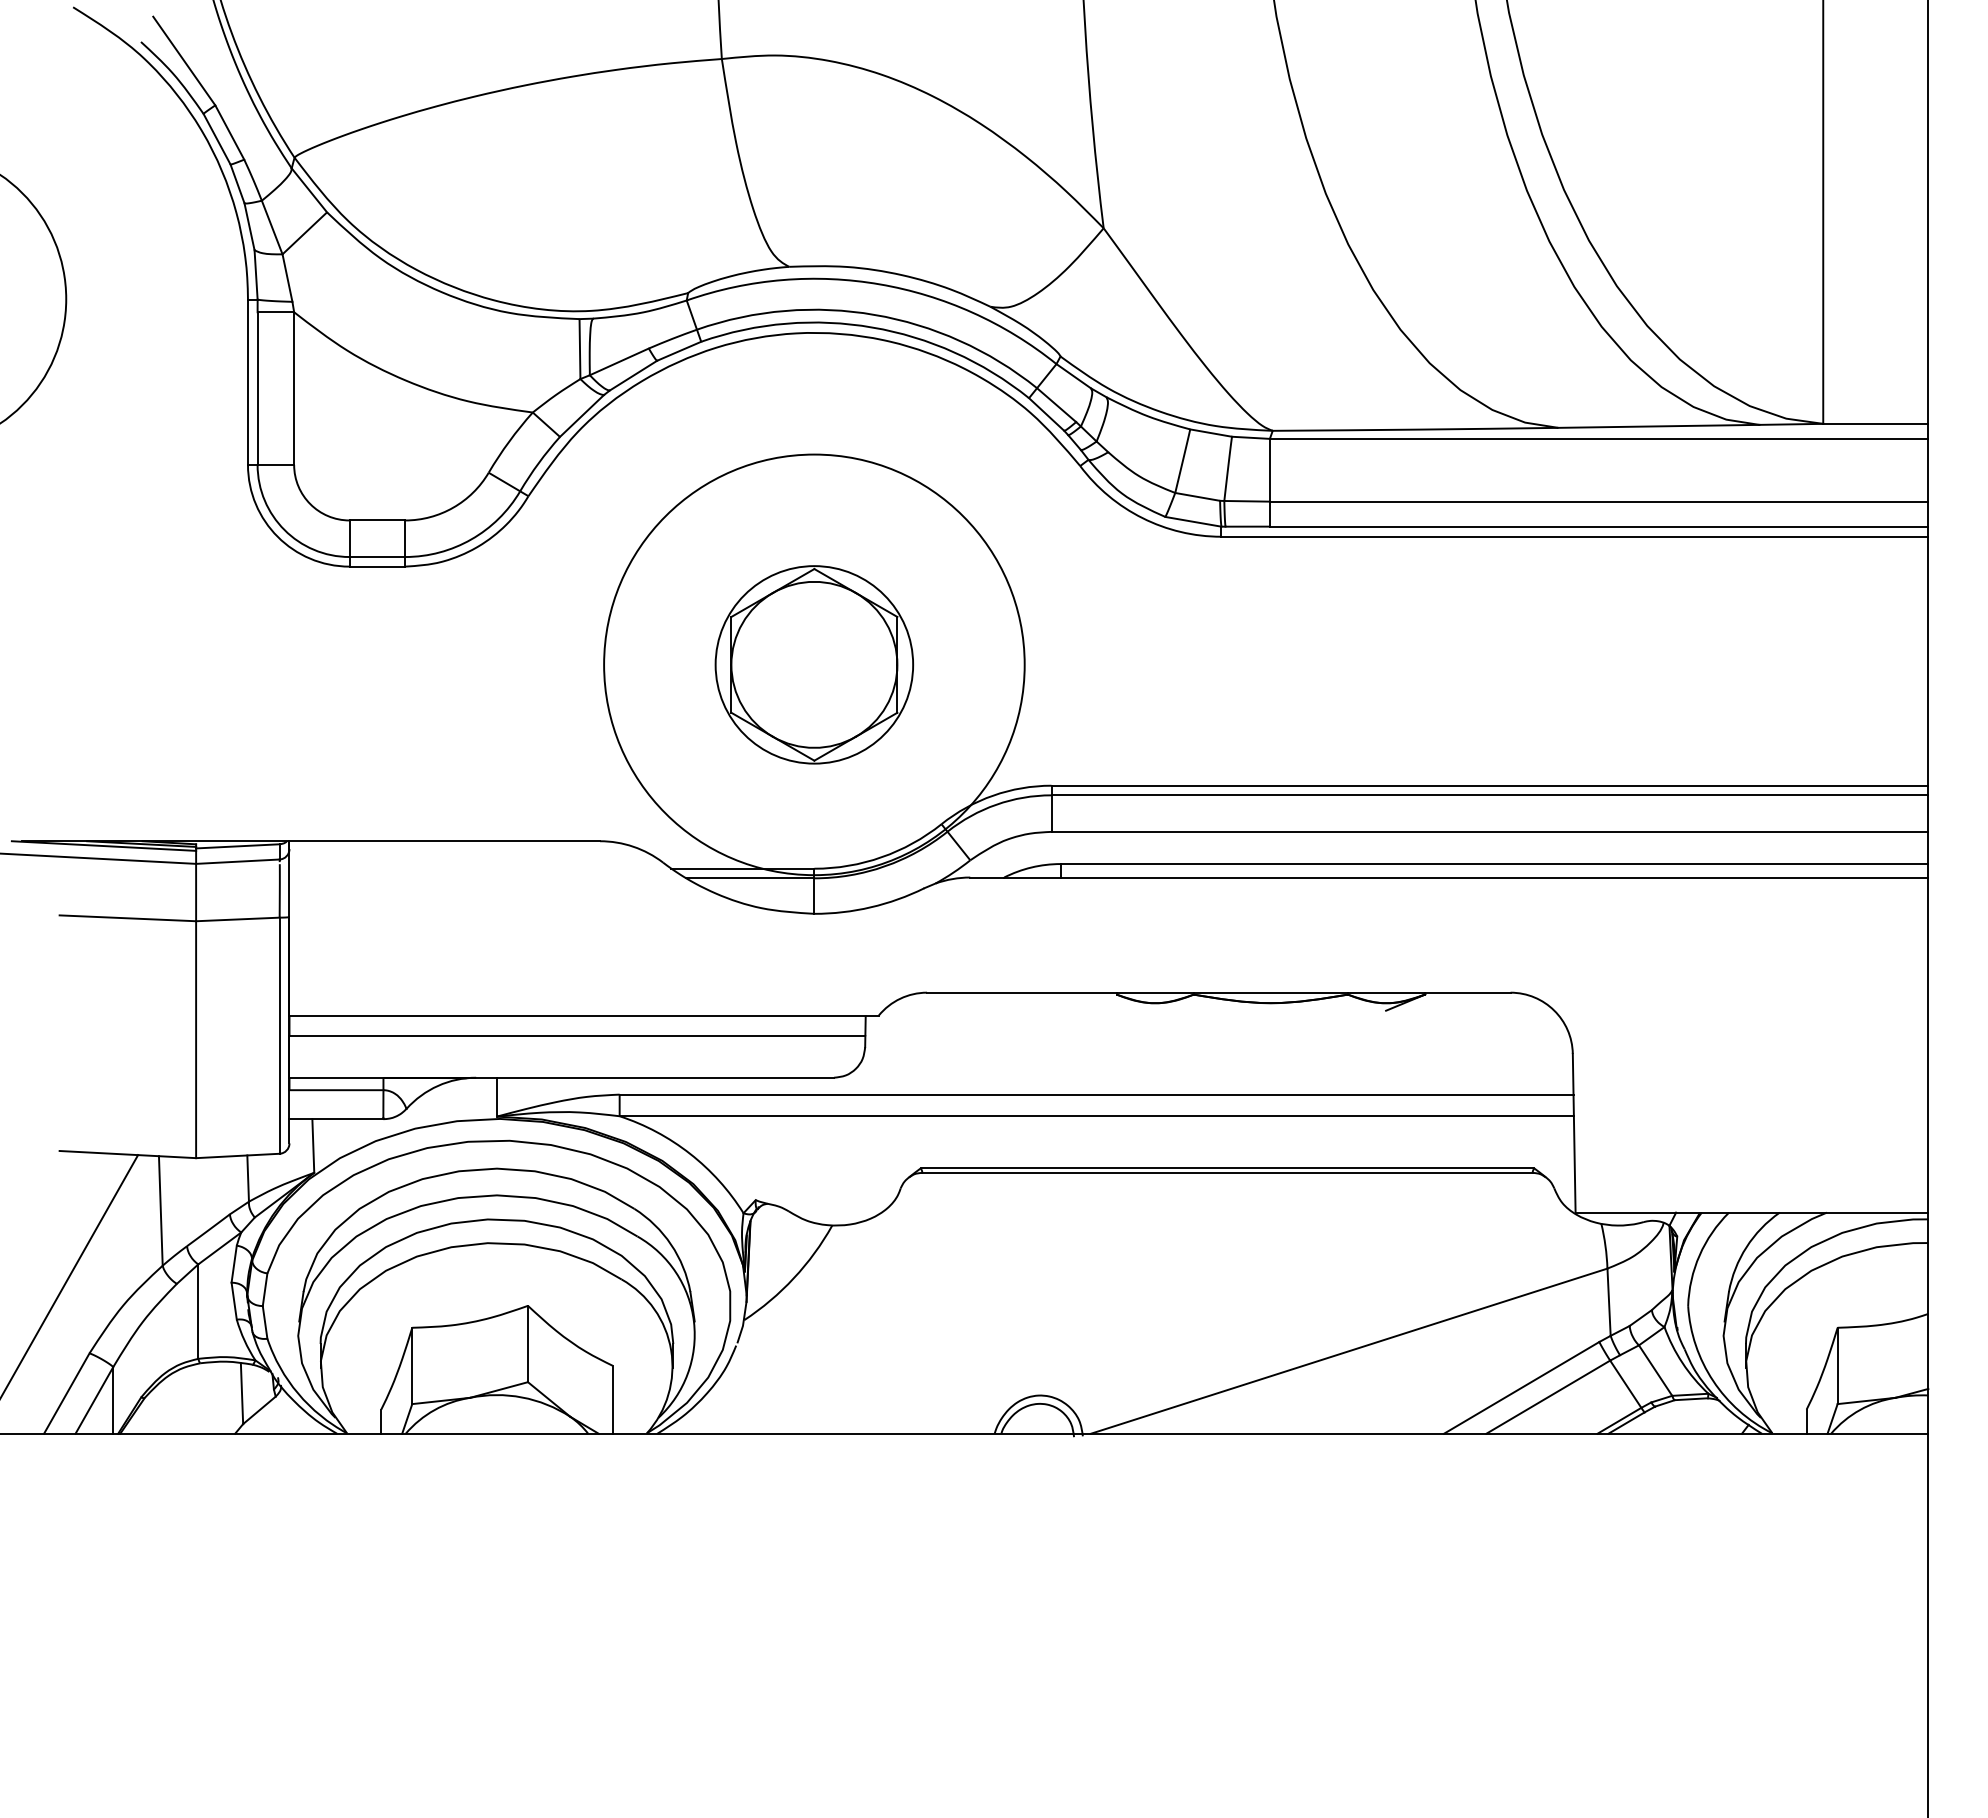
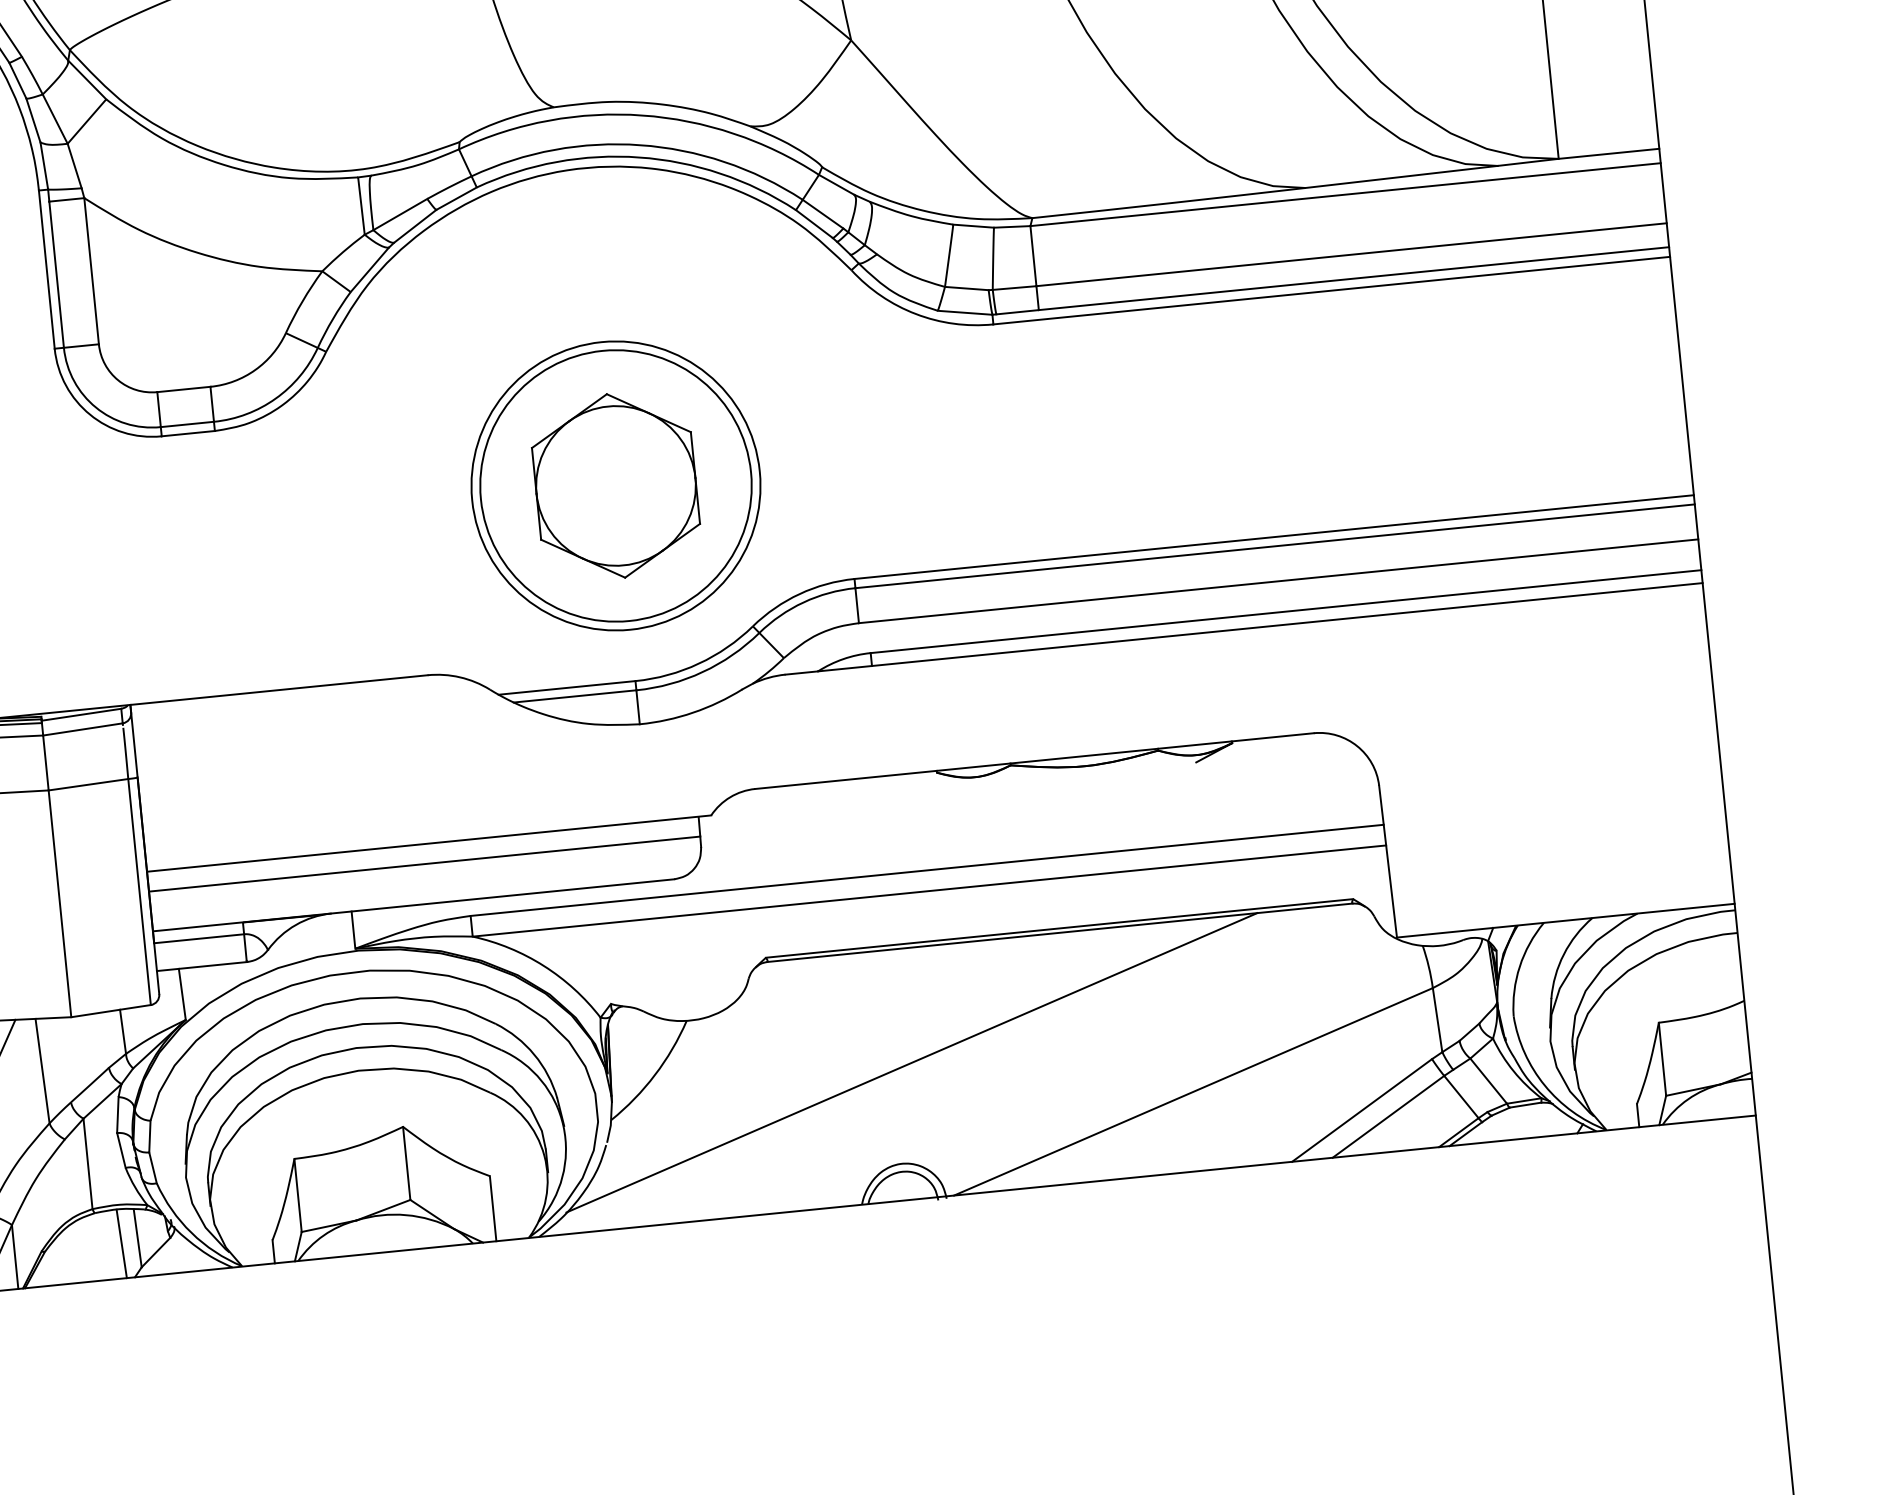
circle: (814, 664) -> (616, 485), size x0.71
circle: (814, 664) -> (616, 485), size x1.43
line: (1060, 1291) -> (911, 1062), added
line: (224, 1397) -> (121, 1243), added

